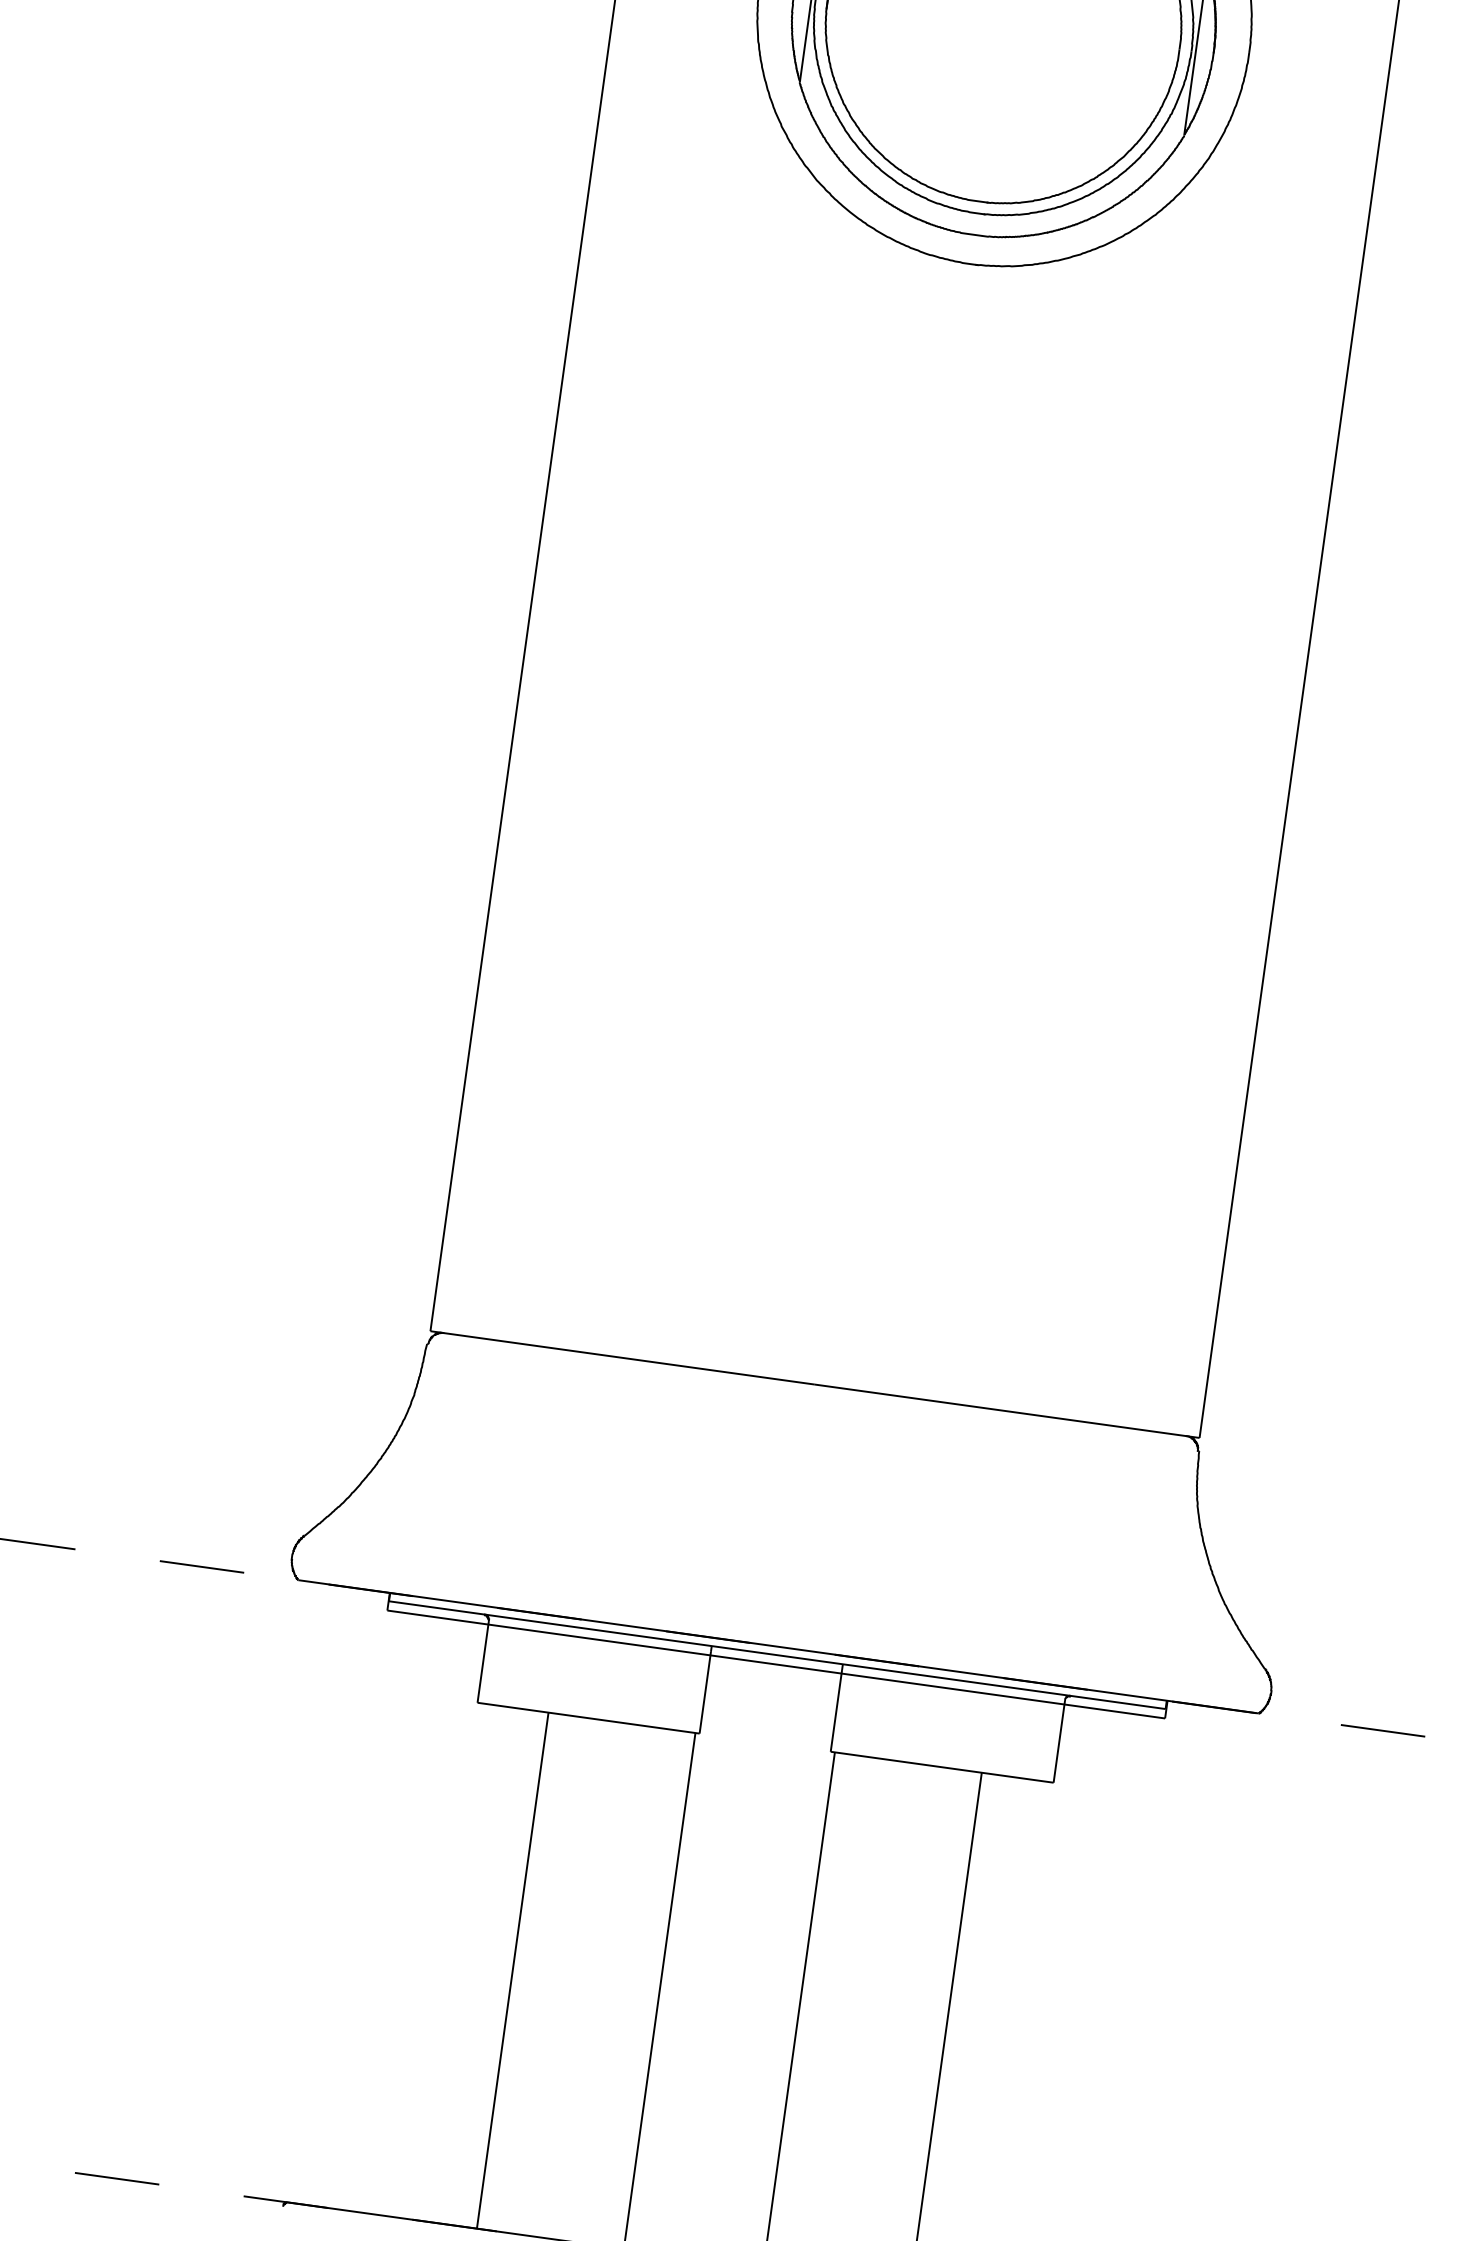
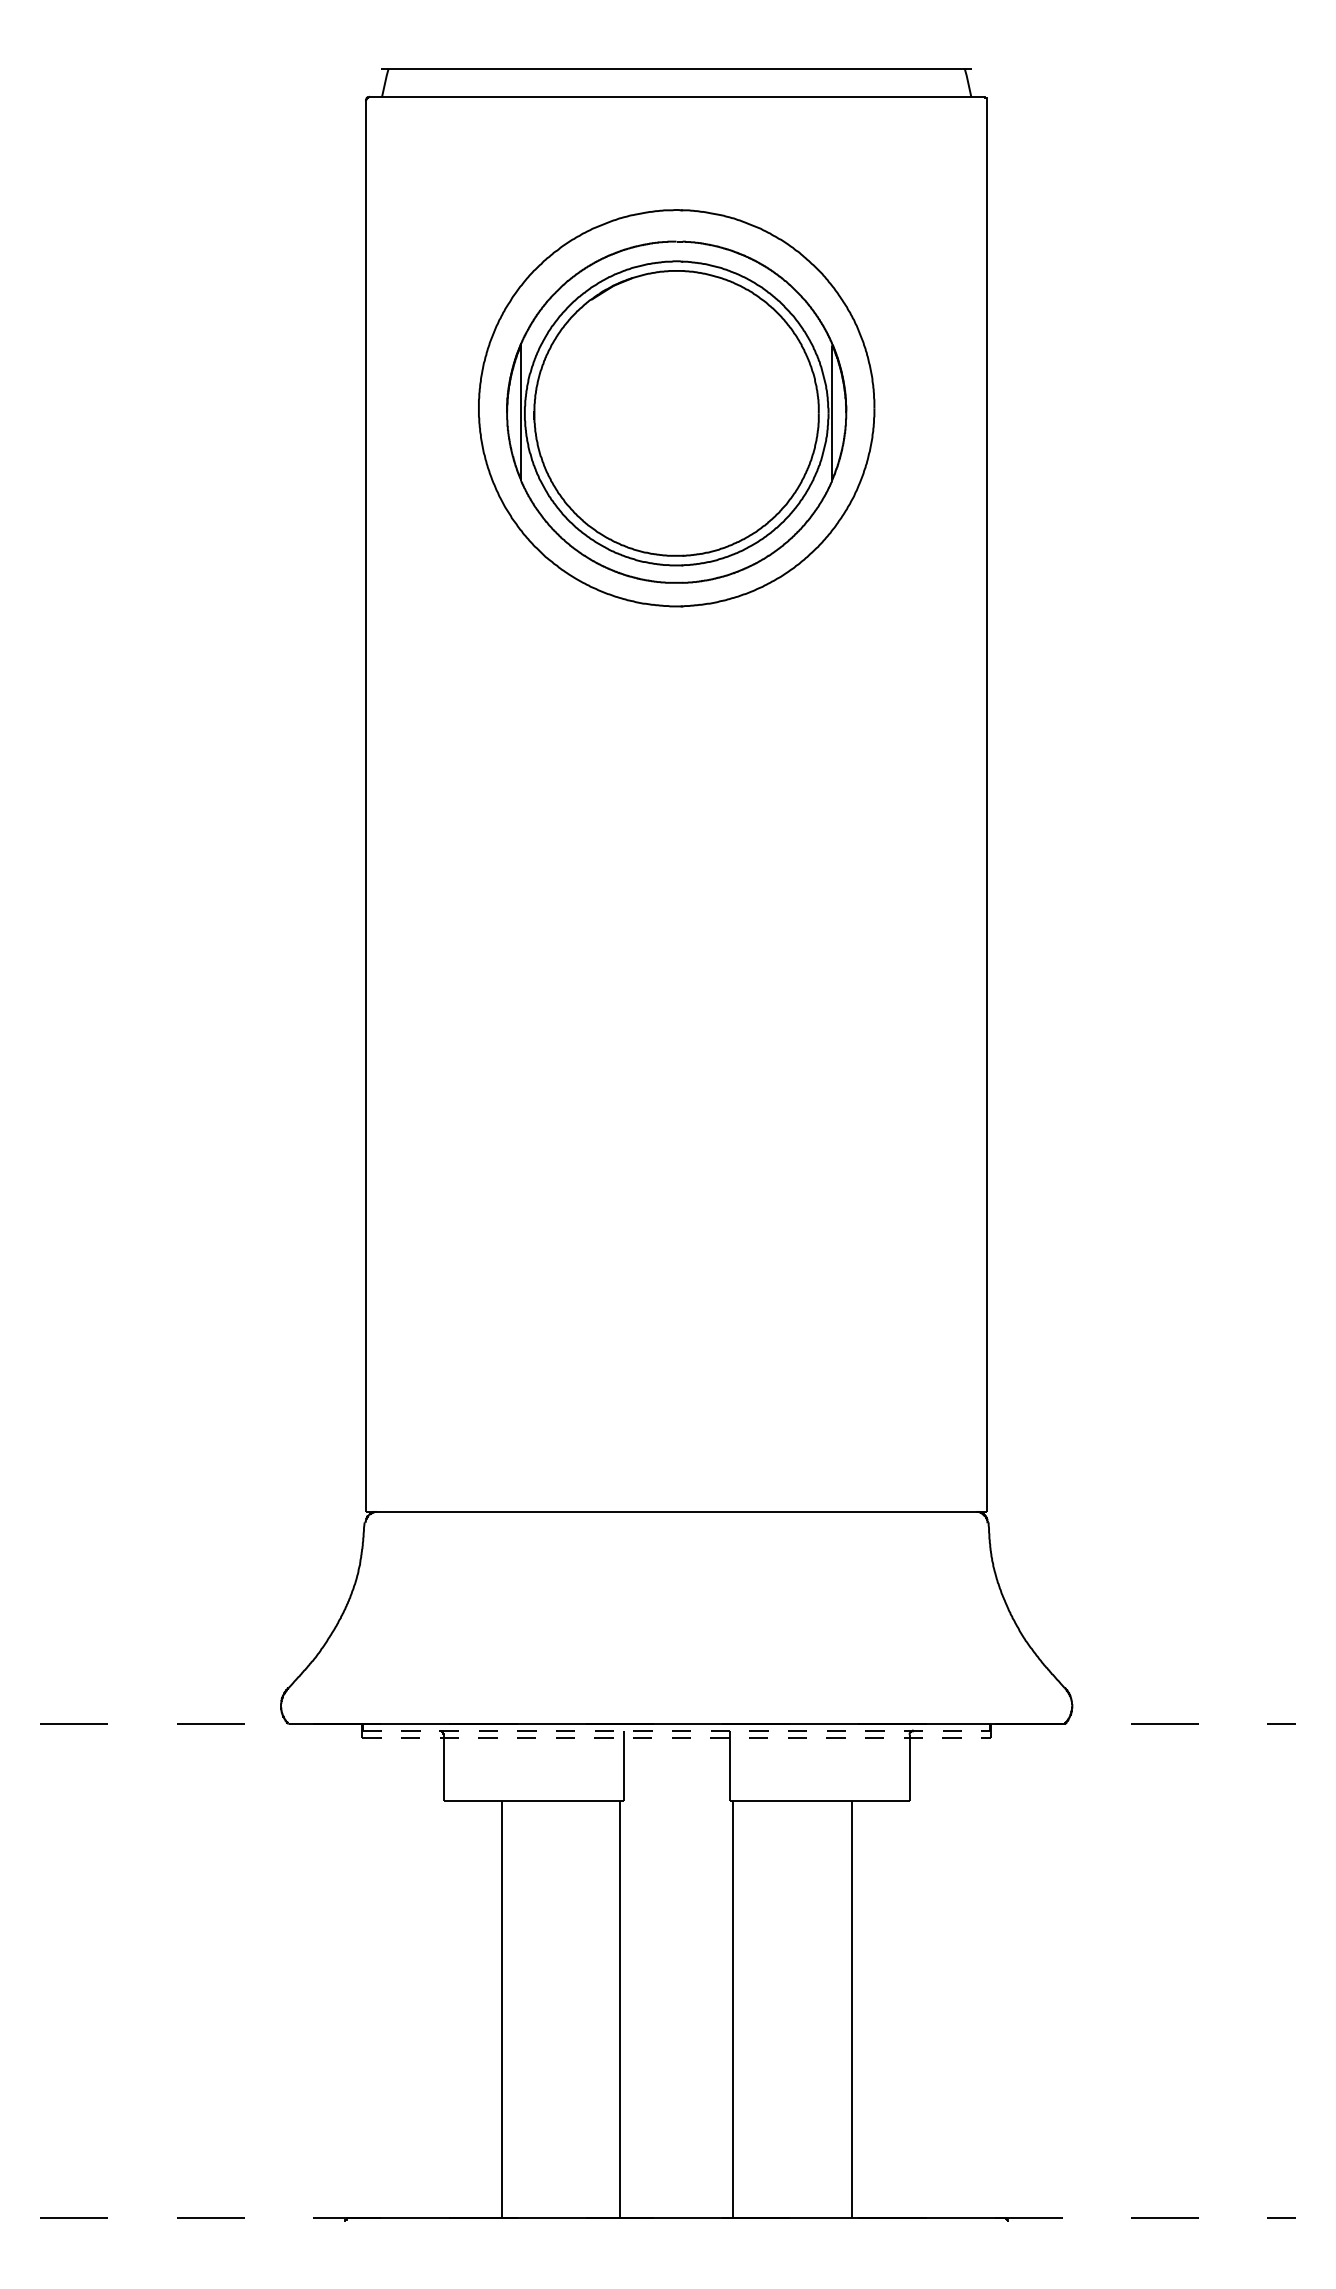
line: (777, 1655) -> (676, 1730), solid -> dashed
line: (777, 1665) -> (677, 1738), solid -> dashed

